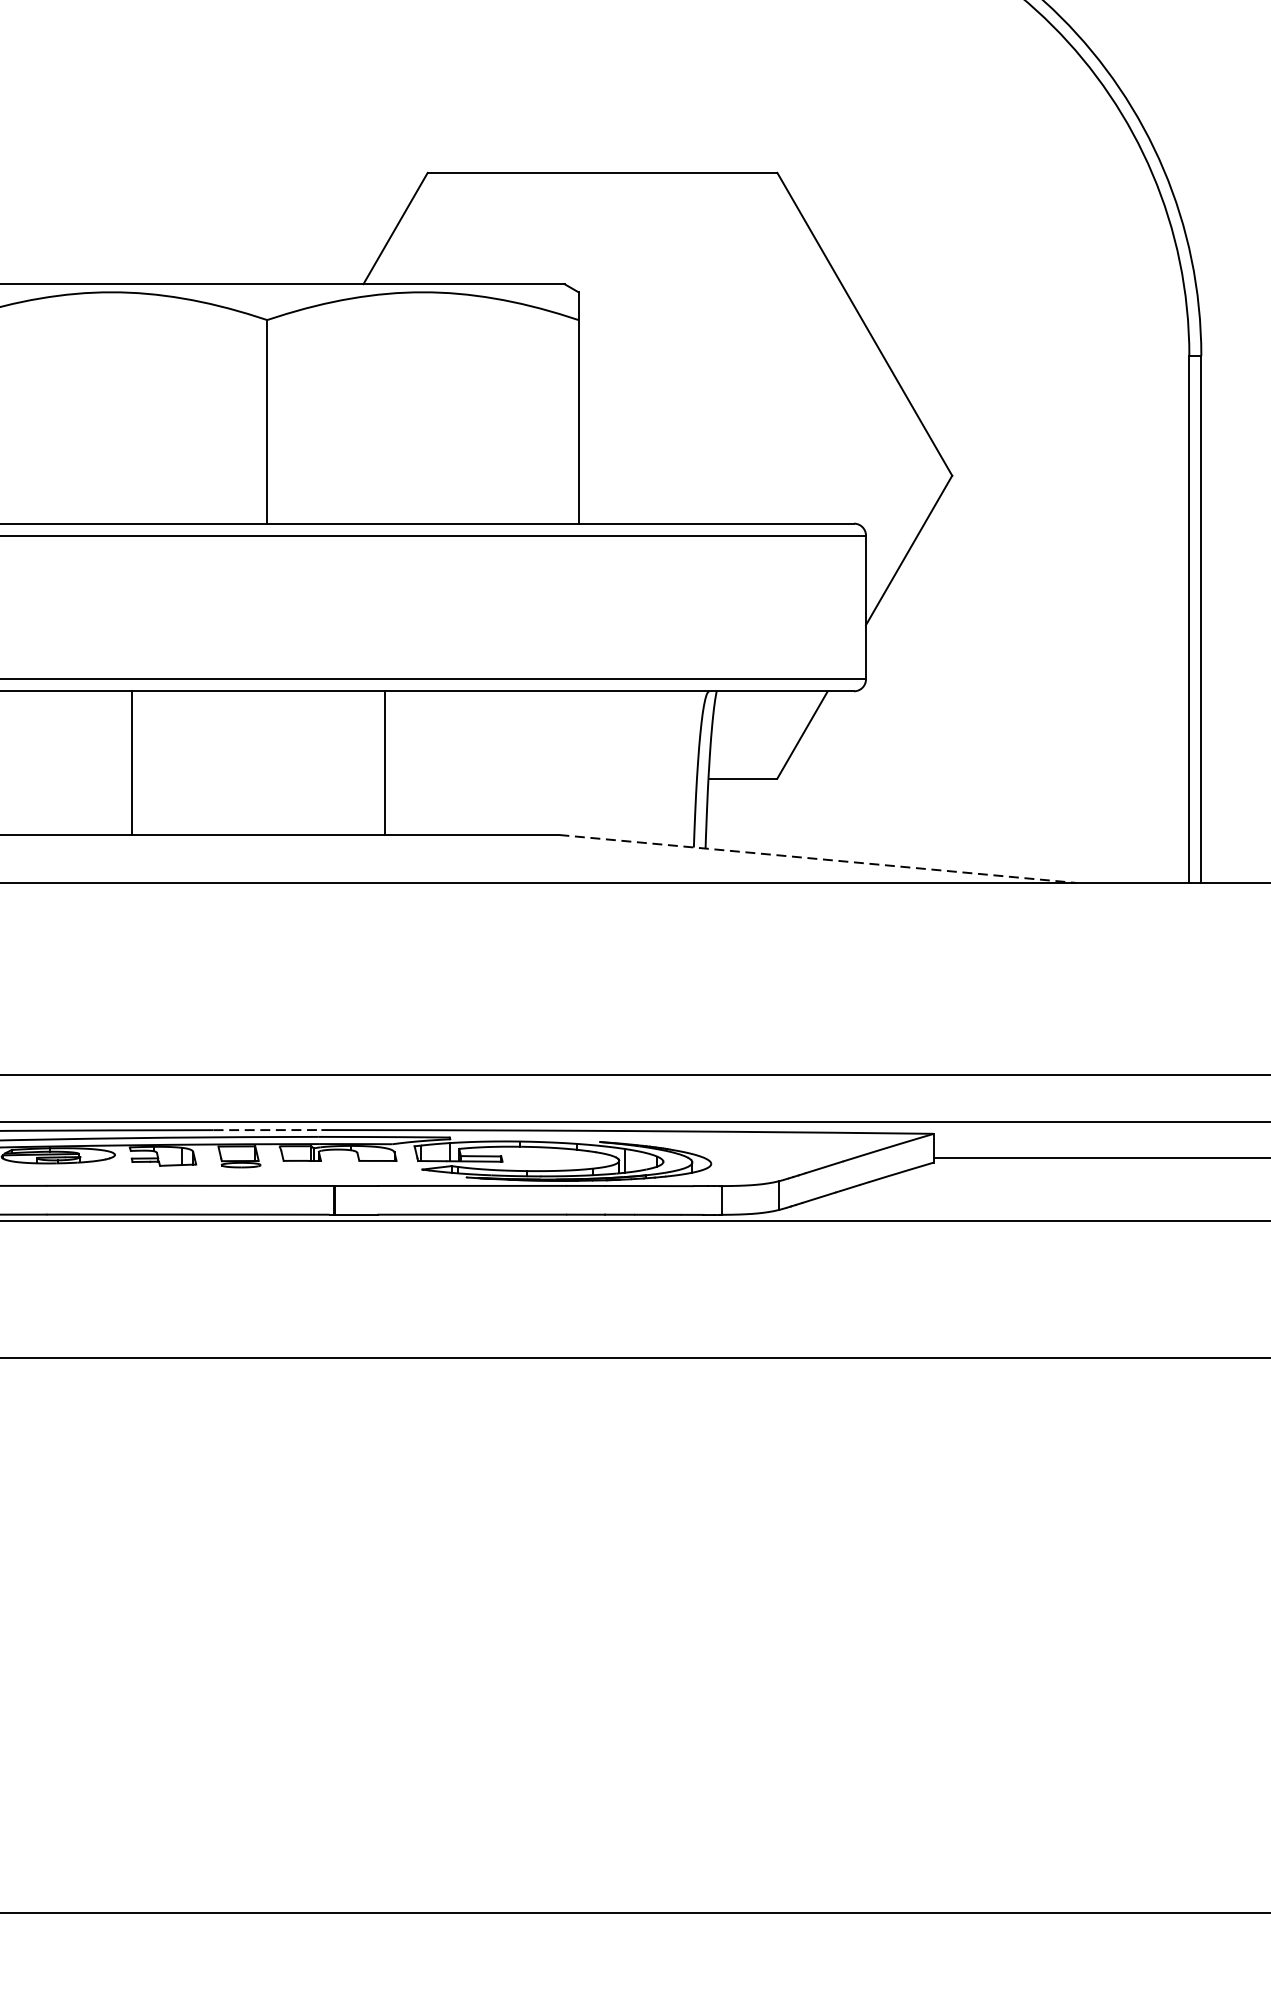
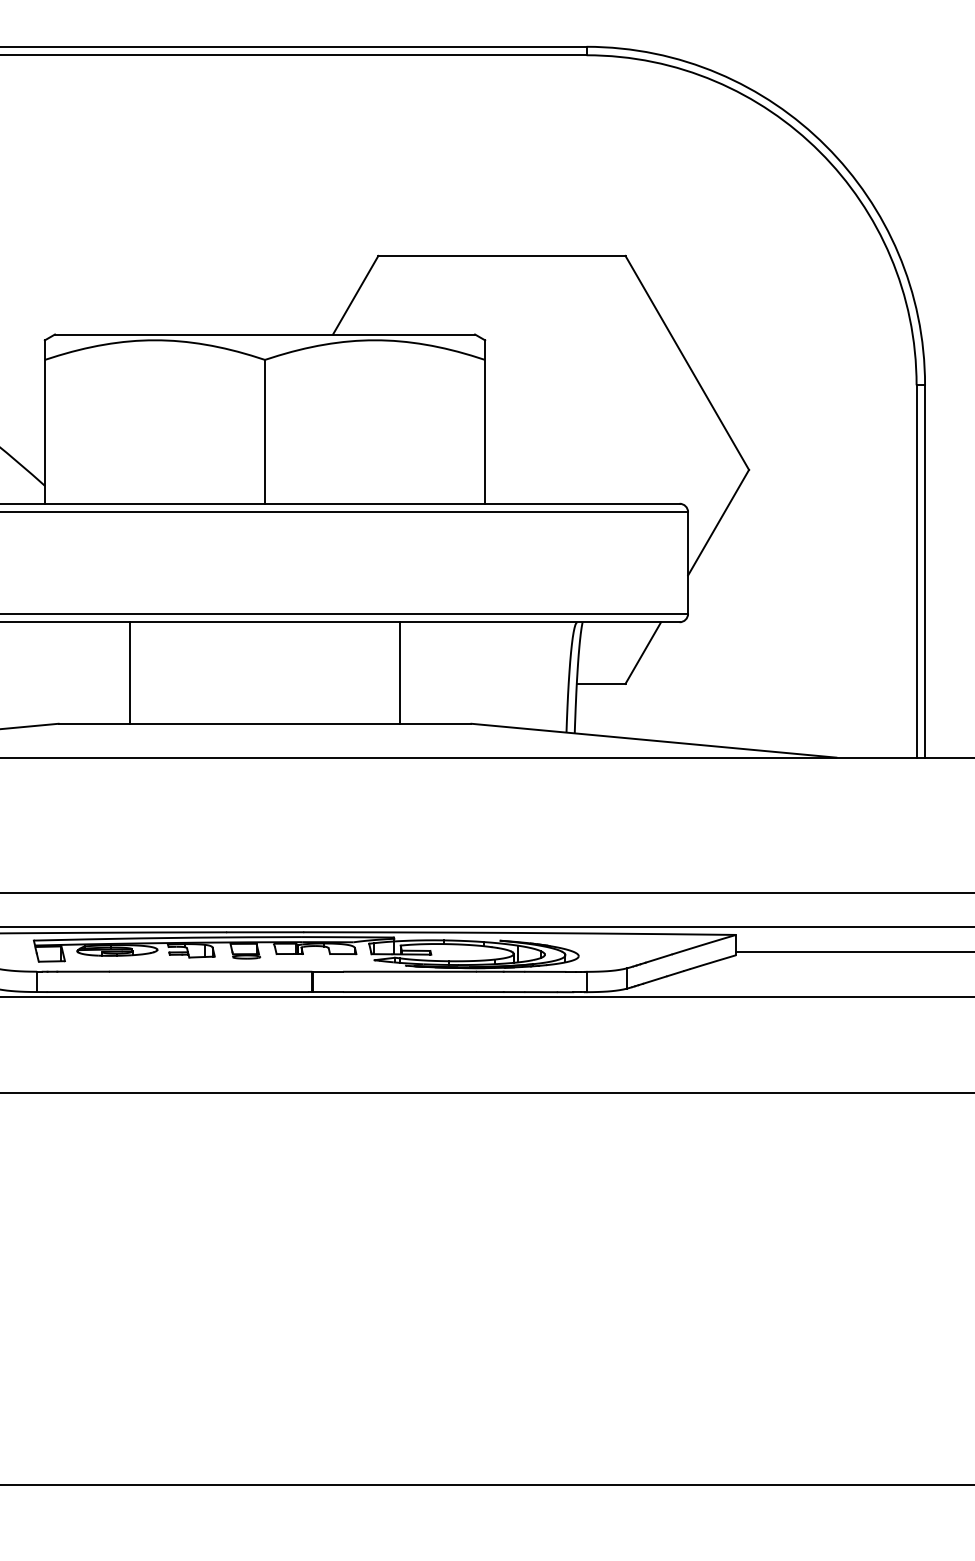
line: (132, 762) -> (129, 672), moved
line: (385, 762) -> (400, 672), moved
line: (818, 858) -> (654, 740), dashed -> solid
line: (267, 1130) -> (265, 932), dashed -> solid

